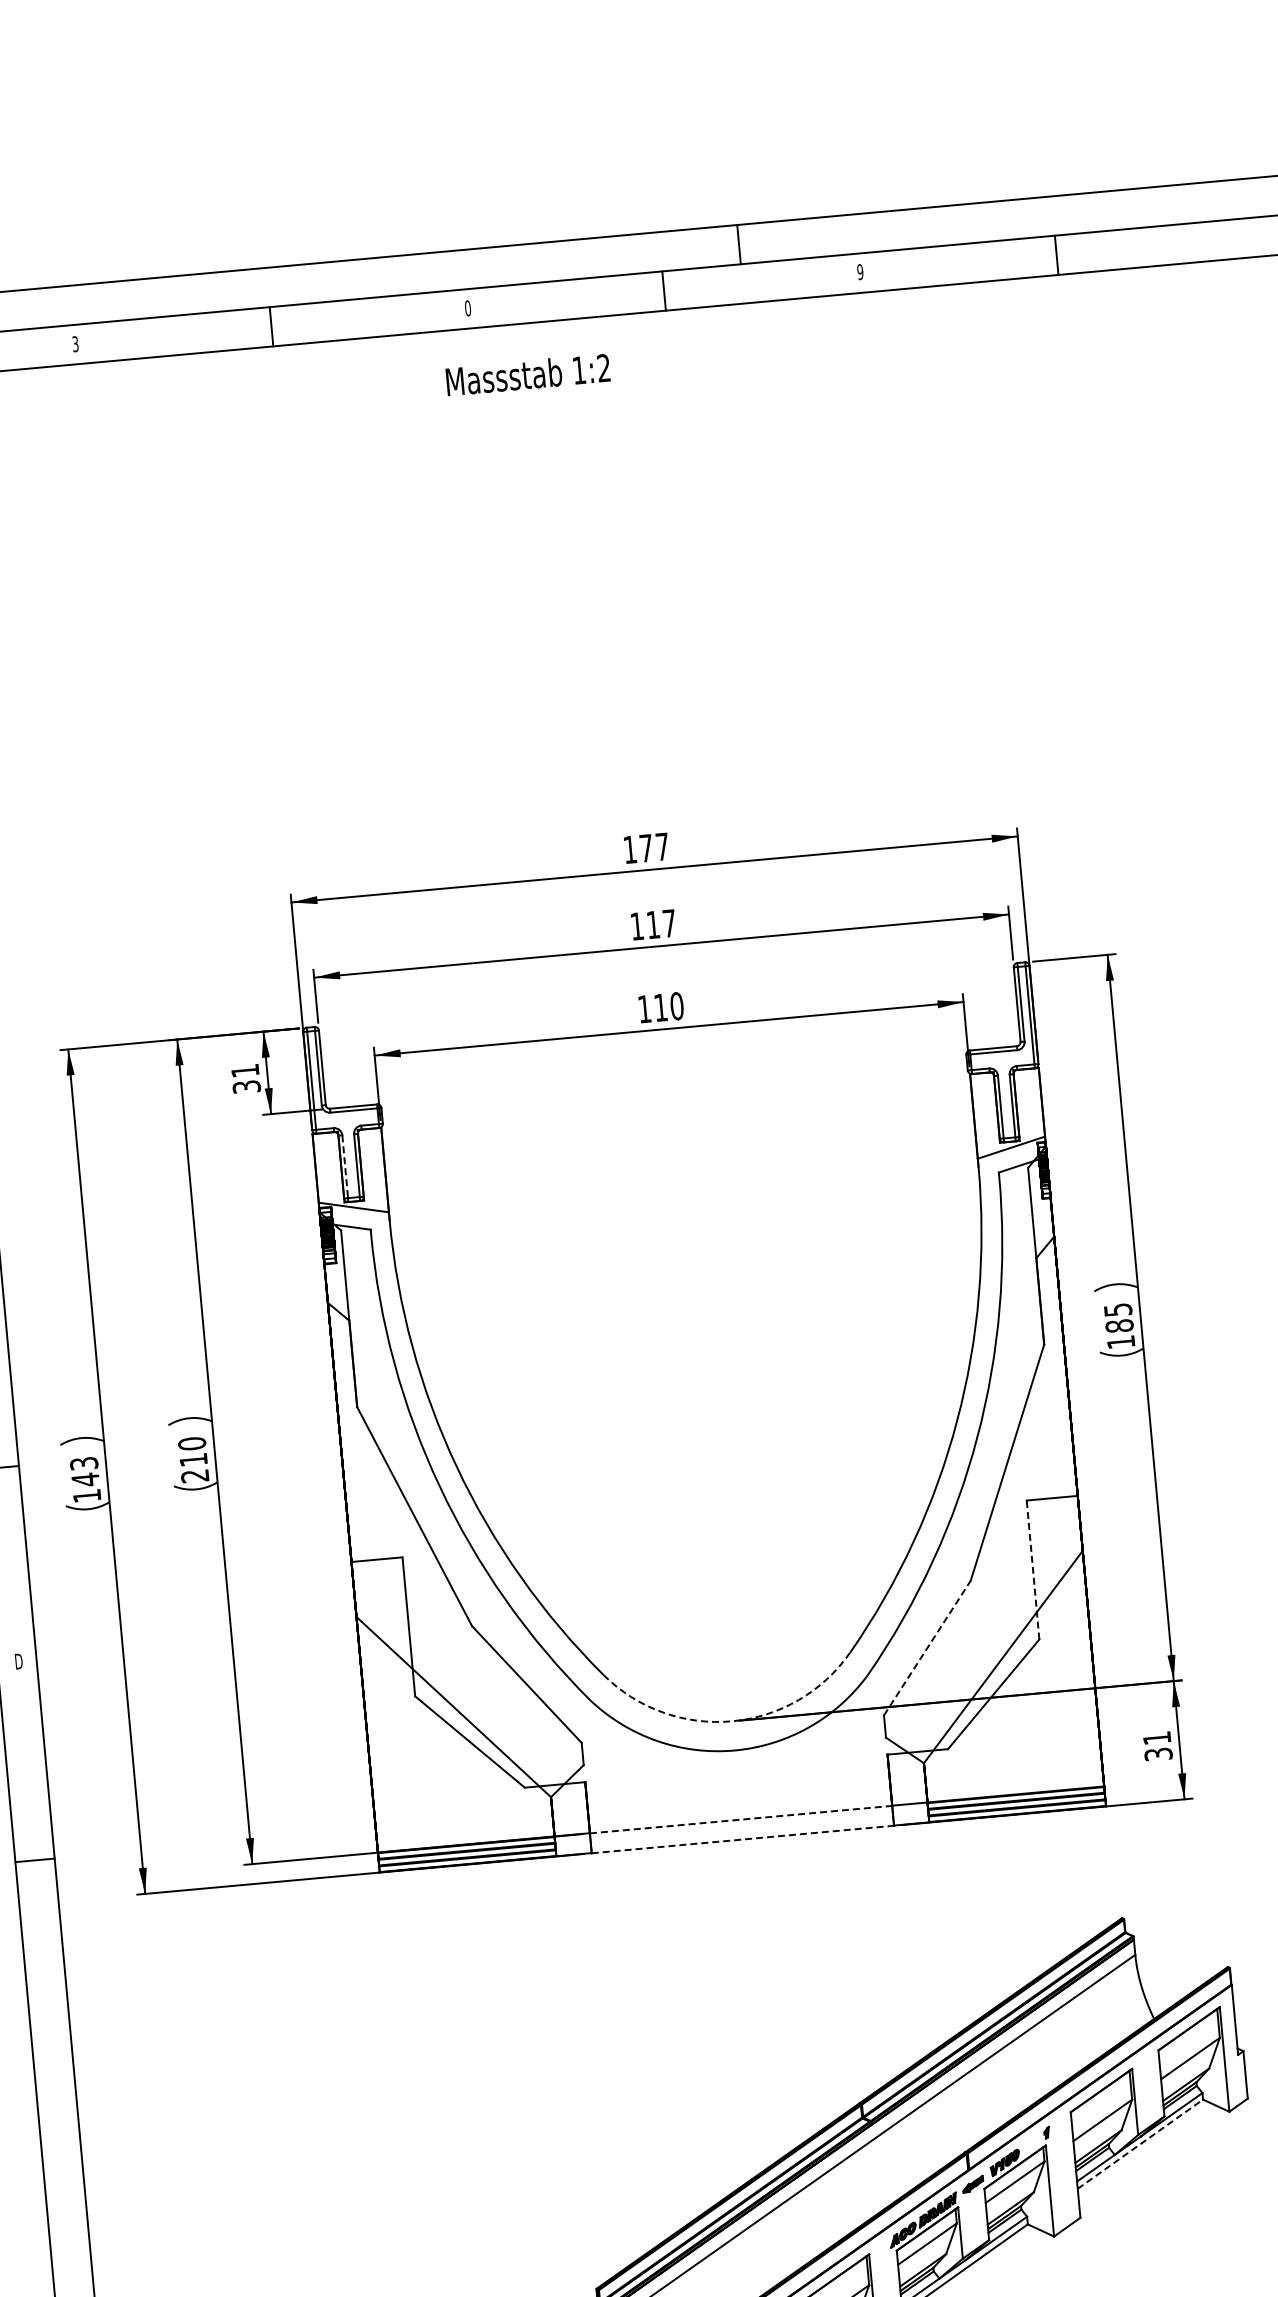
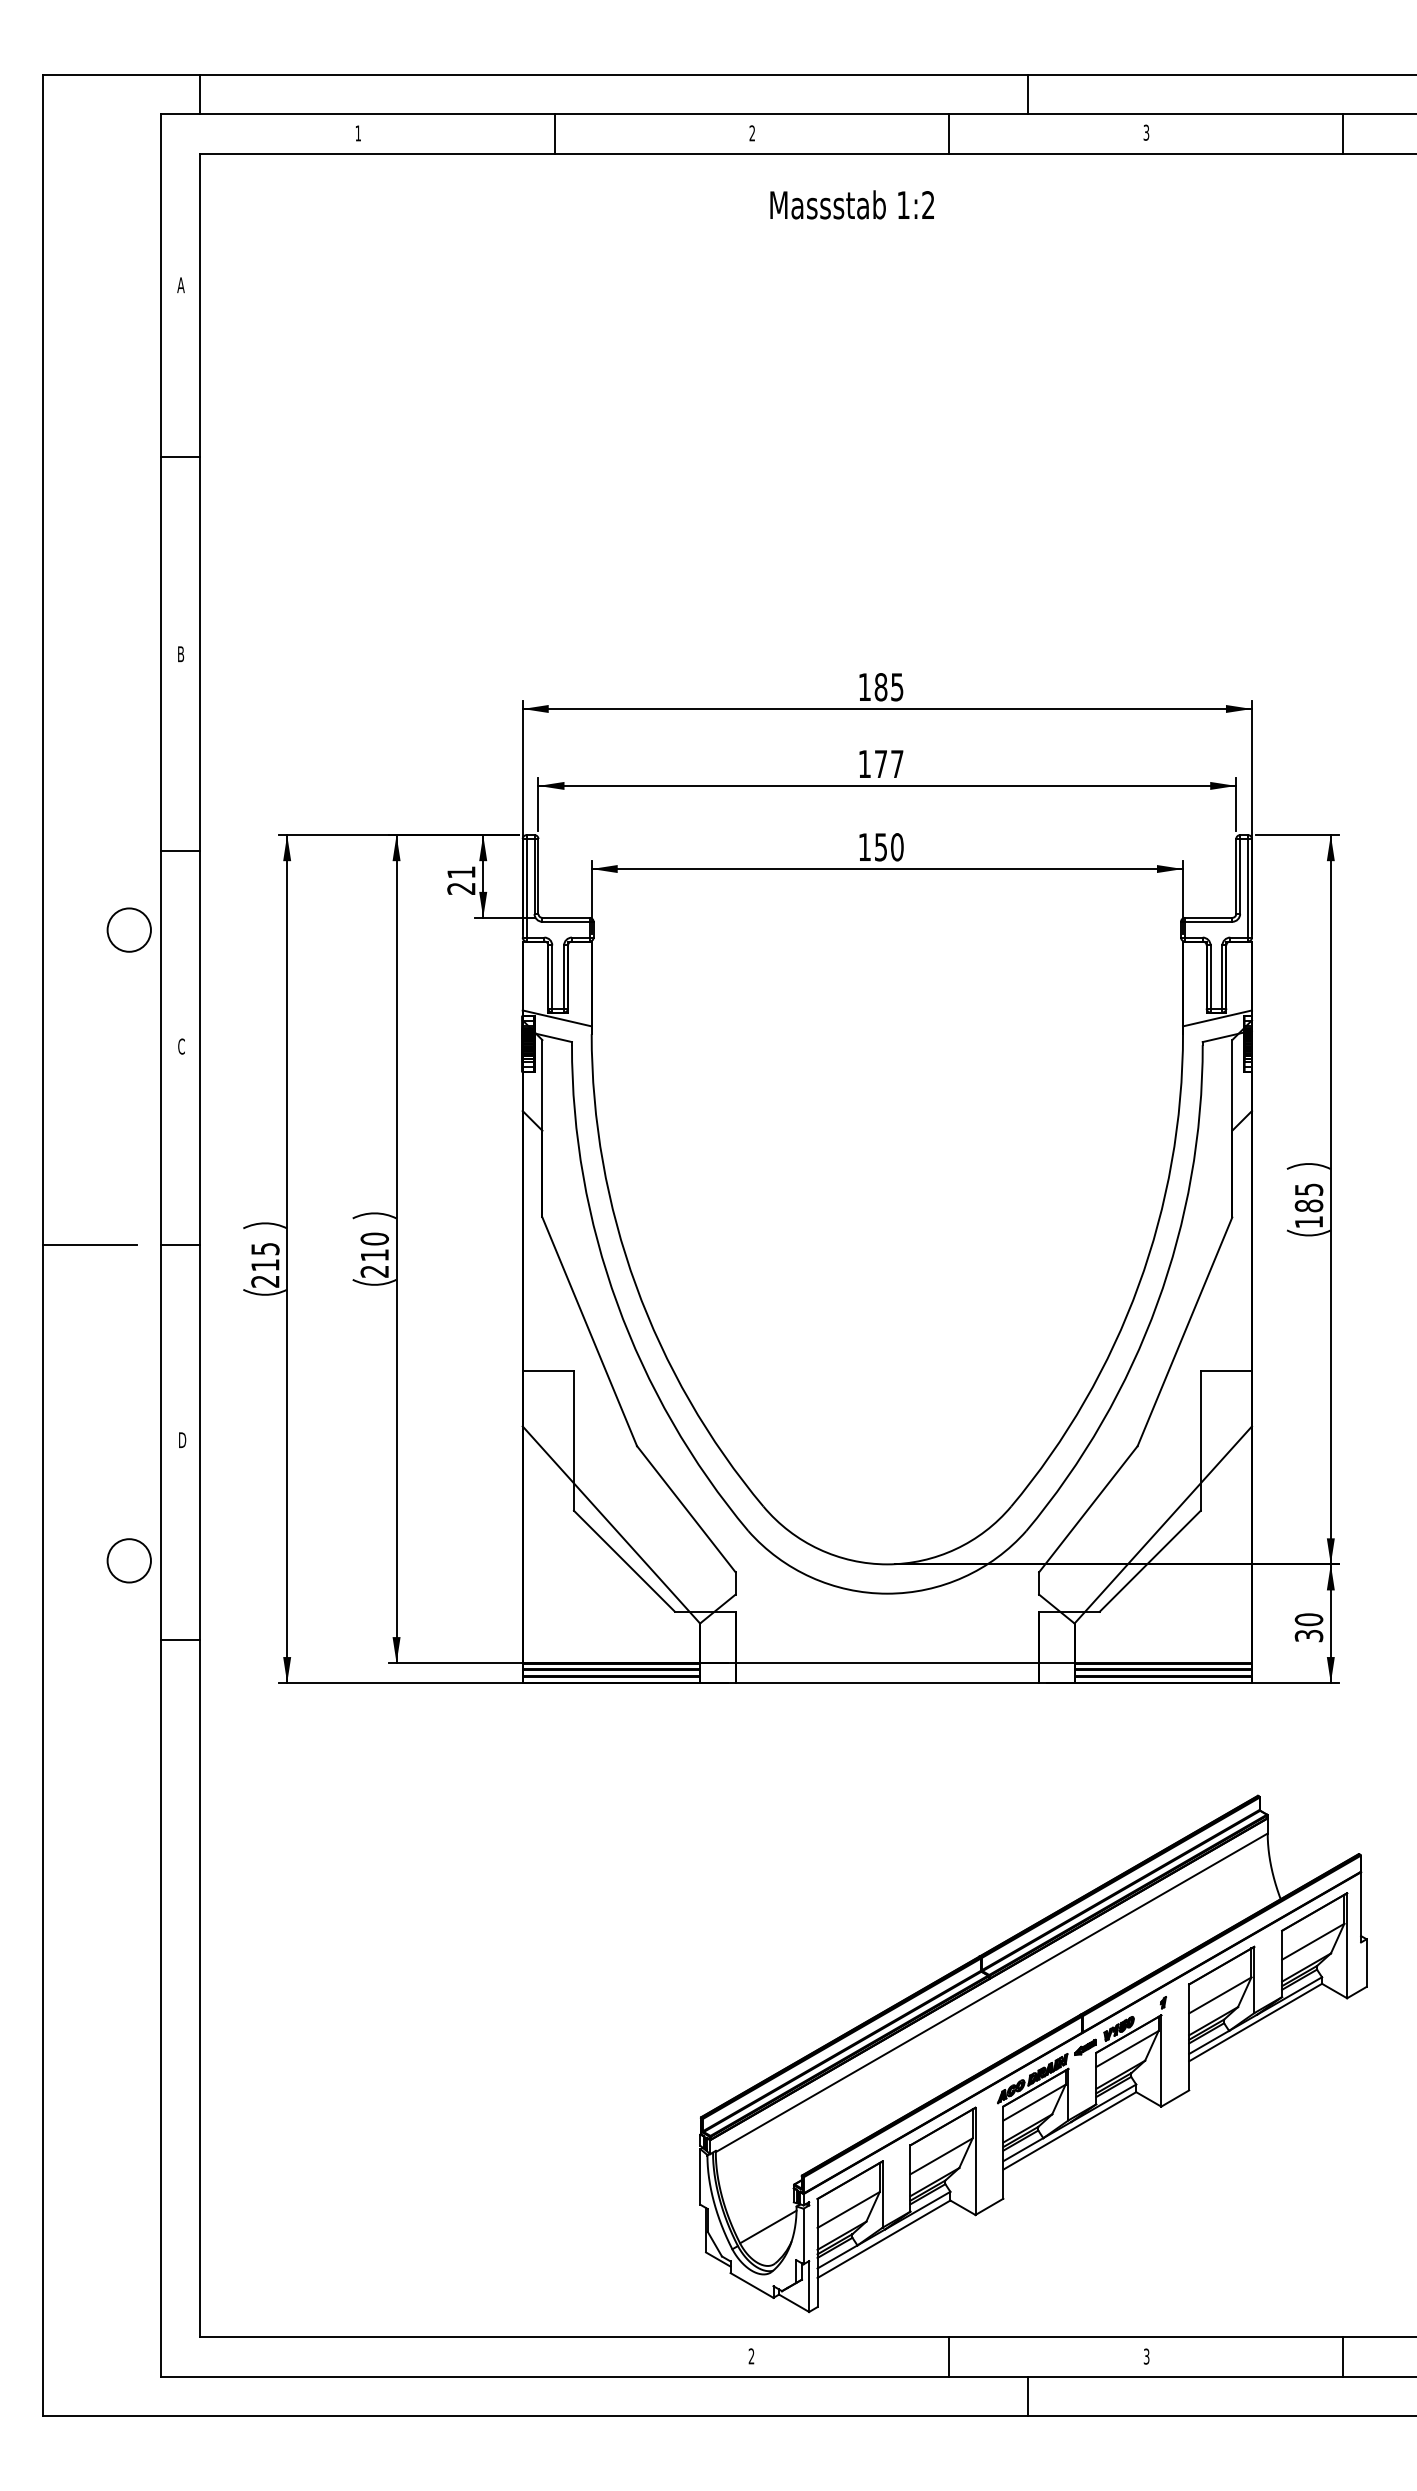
text: (860, 271) -> (1146, 132), 9 -> 3
text: (468, 308) -> (752, 133), 0 -> 2
text: (75, 344) -> (358, 133), 3 -> 1
text: (527, 374) -> (851, 204), moved
text: (653, 847) -> (888, 687), 177 -> 185
text: (652, 924) -> (880, 763), 117 -> 177
text: (660, 1007) -> (880, 847), 110 -> 150
text: (246, 1086) -> (461, 888), 31 -> 21
line: (345, 1167) -> (552, 977), dashed -> solid
text: (85, 1480) -> (265, 1265), 143 -> 215
line: (1032, 1570) -> (1200, 1441), dashed -> solid
line: (927, 1647) -> (1088, 1508), dashed -> solid
arc: (732, 1721) -> (887, 1564), dashed -> solid
text: (1156, 1738) -> (1308, 1619), 31 -> 30
line: (741, 1820) -> (887, 1663), dashed -> solid
line: (743, 1839) -> (887, 1683), dashed -> solid
line: (1140, 2144) -> (1255, 2022), dashed -> solid

